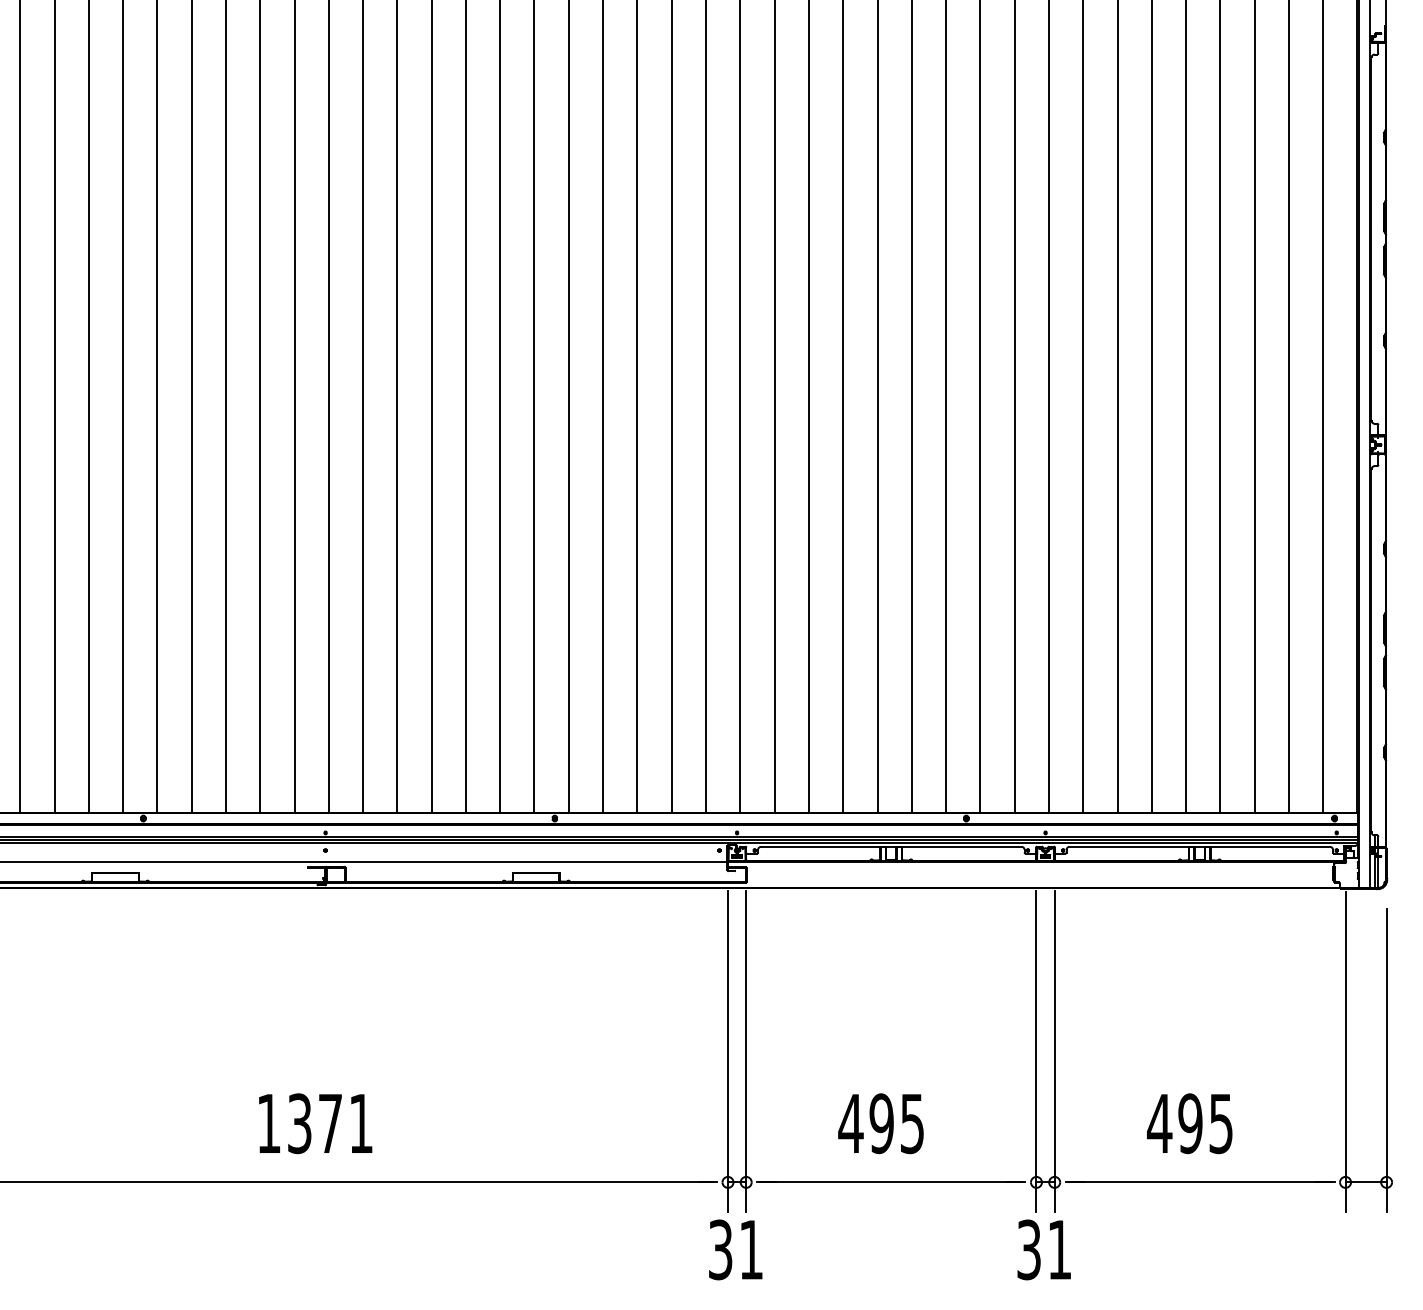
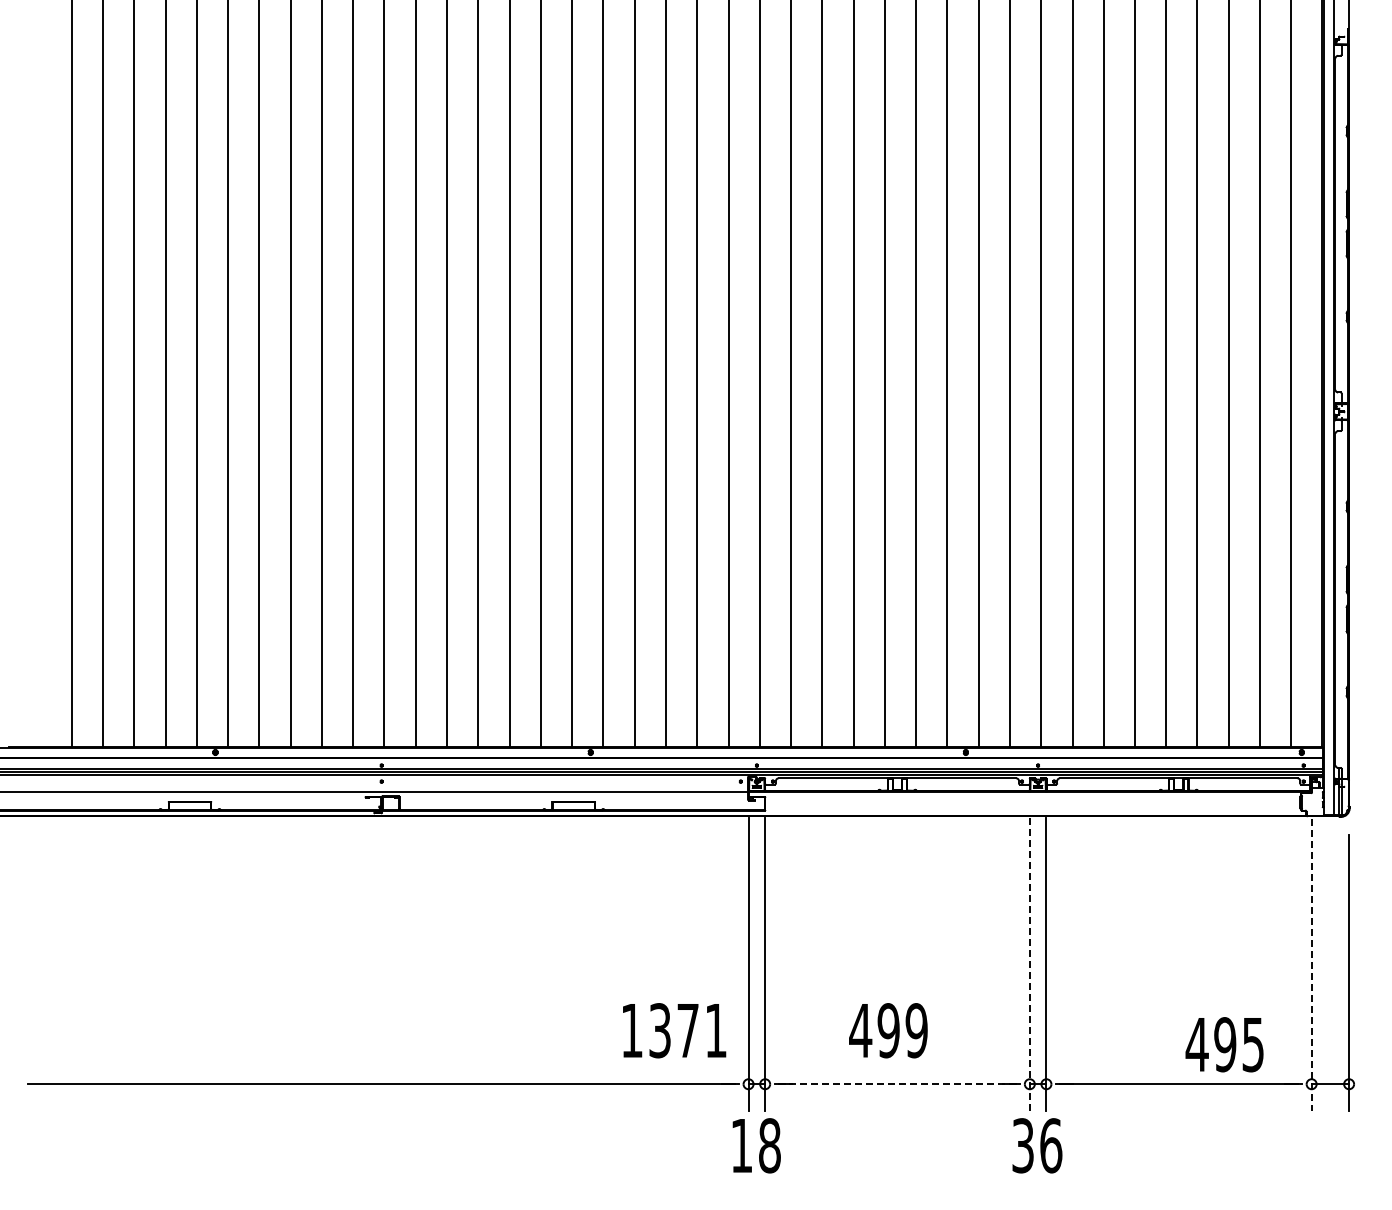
line: (1036, 1052) -> (1029, 965), solid -> dashed
line: (1345, 1052) -> (1311, 965), solid -> dashed
text: (315, 1123) -> (674, 1030), moved
text: (912, 1123) -> (916, 1030), 495 -> 499
text: (1189, 1123) -> (1224, 1044), moved
line: (891, 1182) -> (897, 1084), solid -> dashed
text: (735, 1249) -> (755, 1145), 31 -> 18
text: (1060, 1249) -> (1051, 1145), 31 -> 36

